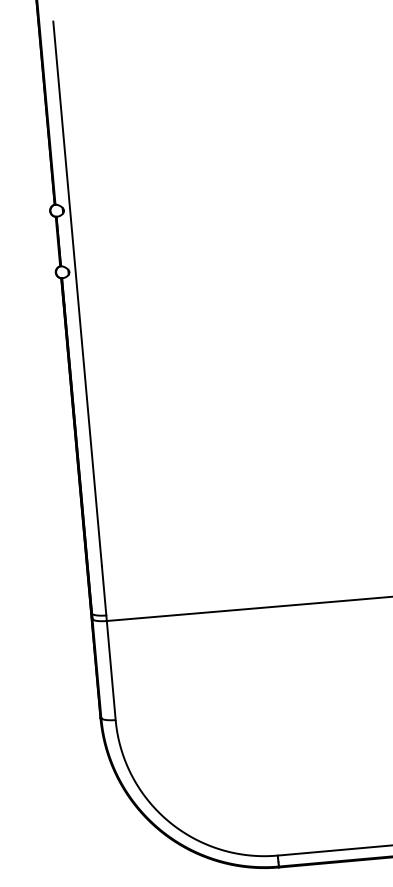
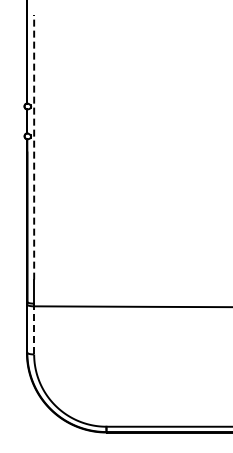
line: (78, 291) -> (34, 146), solid -> dashed
line: (111, 668) -> (34, 329), solid -> dashed

